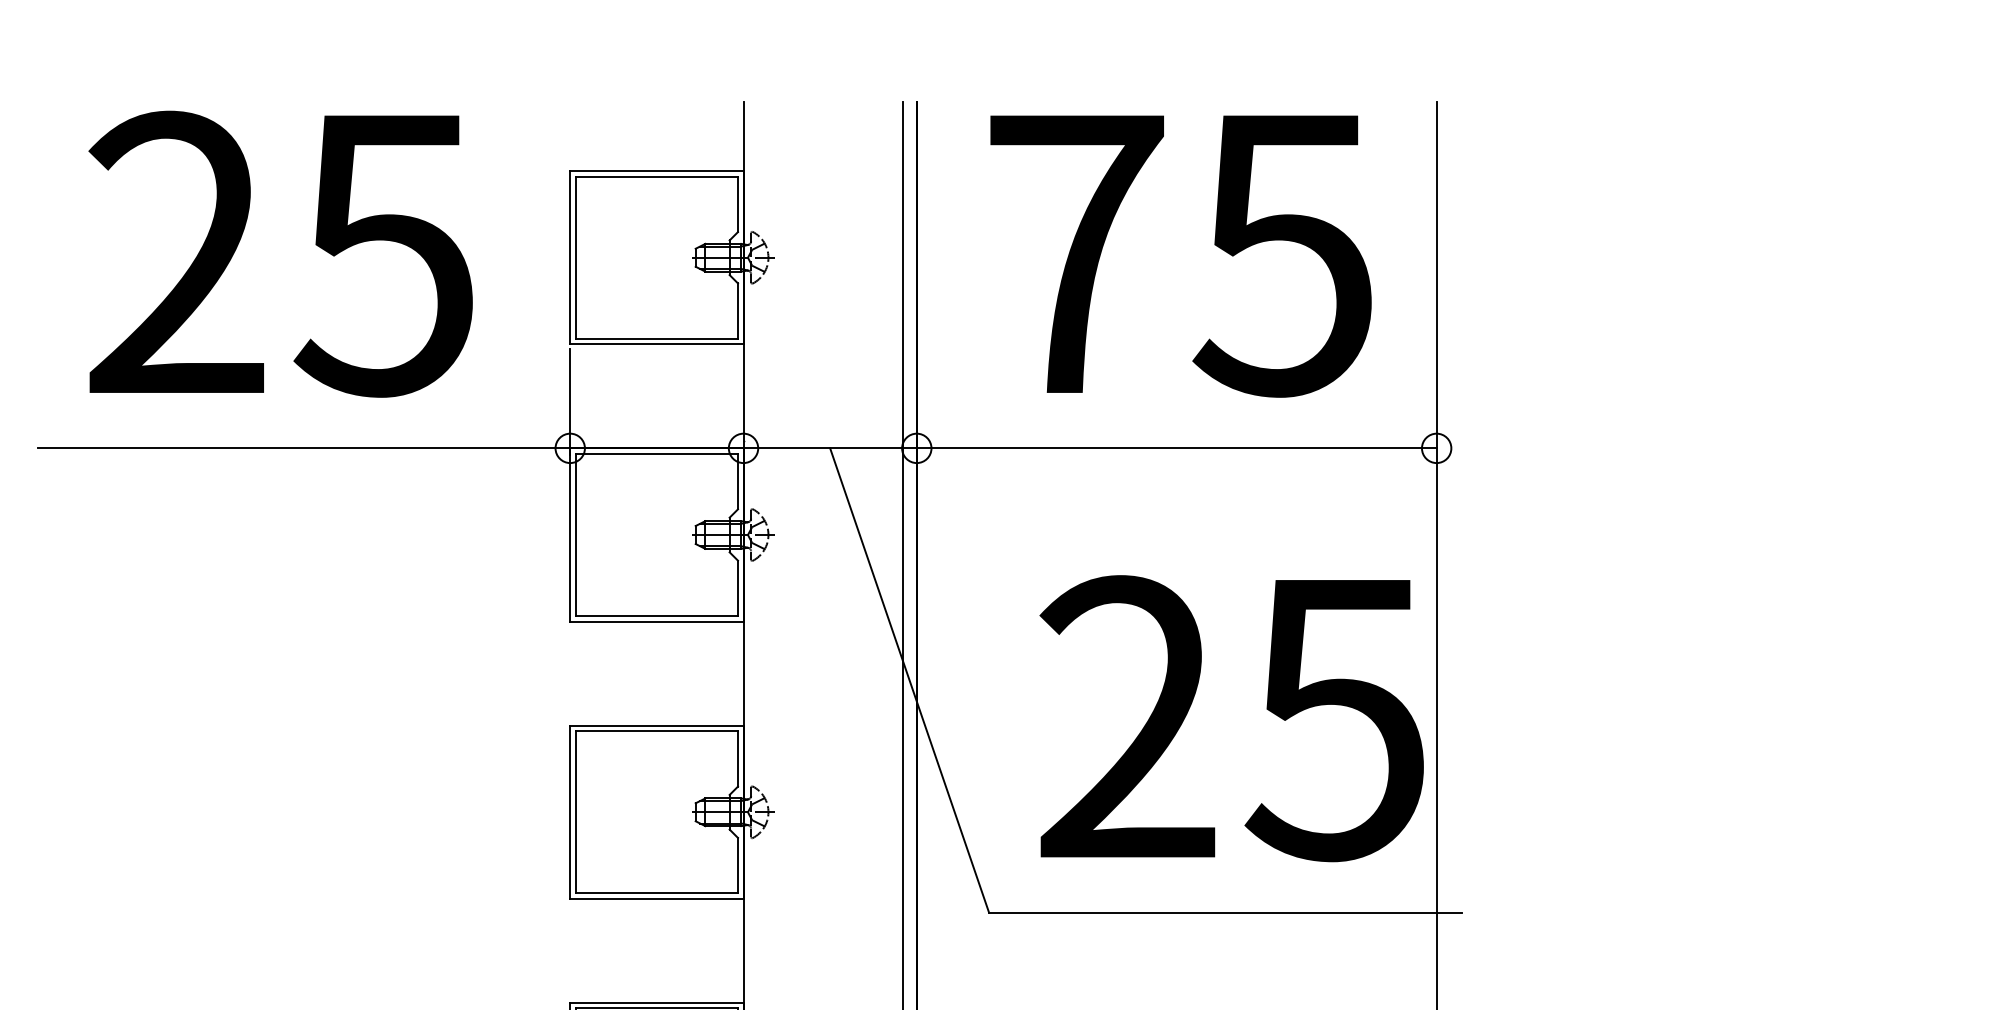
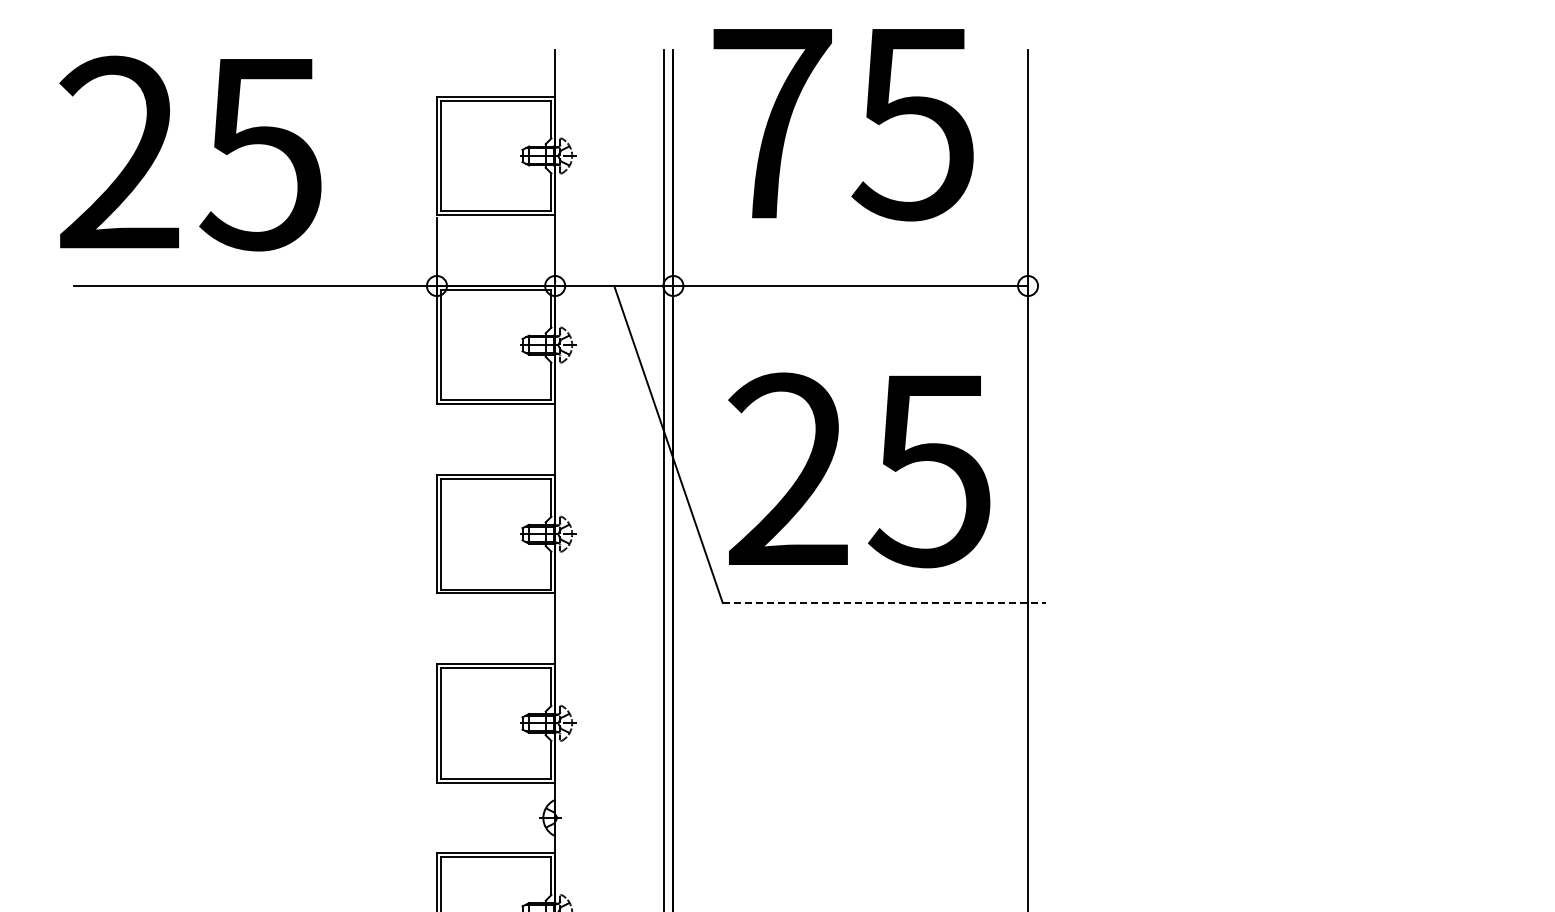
text: (280, 254) -> (190, 153), moved
text: (1180, 257) -> (843, 125), moved
text: (1232, 718) -> (859, 470), moved
line: (1226, 912) -> (884, 602), solid -> dashed

